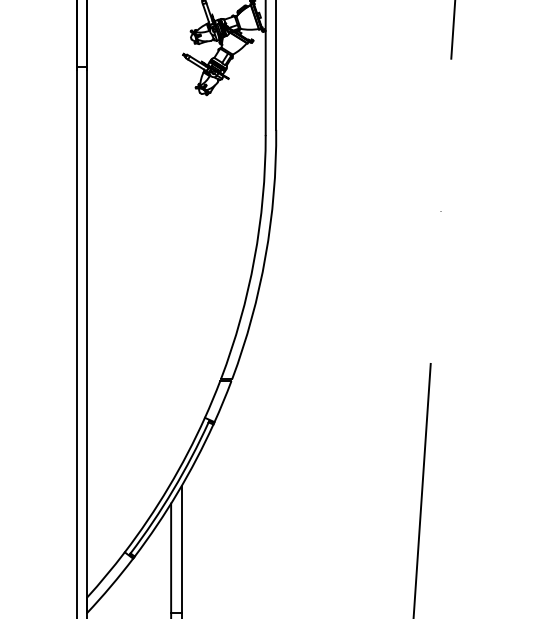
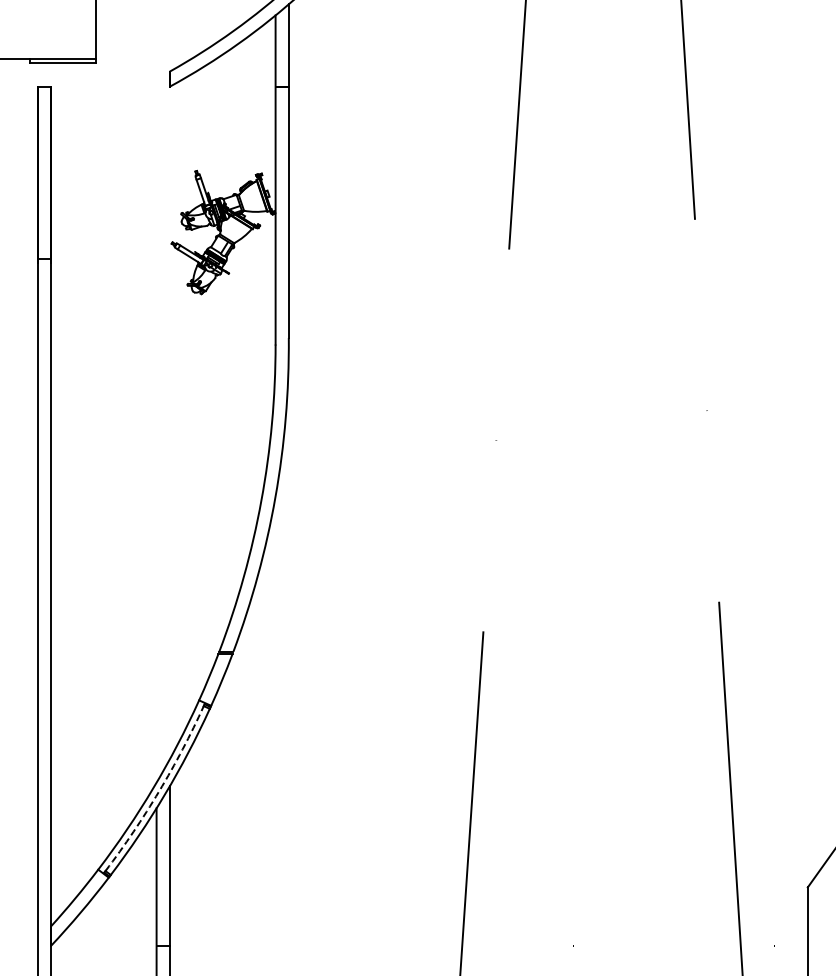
arc: (173, 490) -> (159, 791), solid -> dashed

